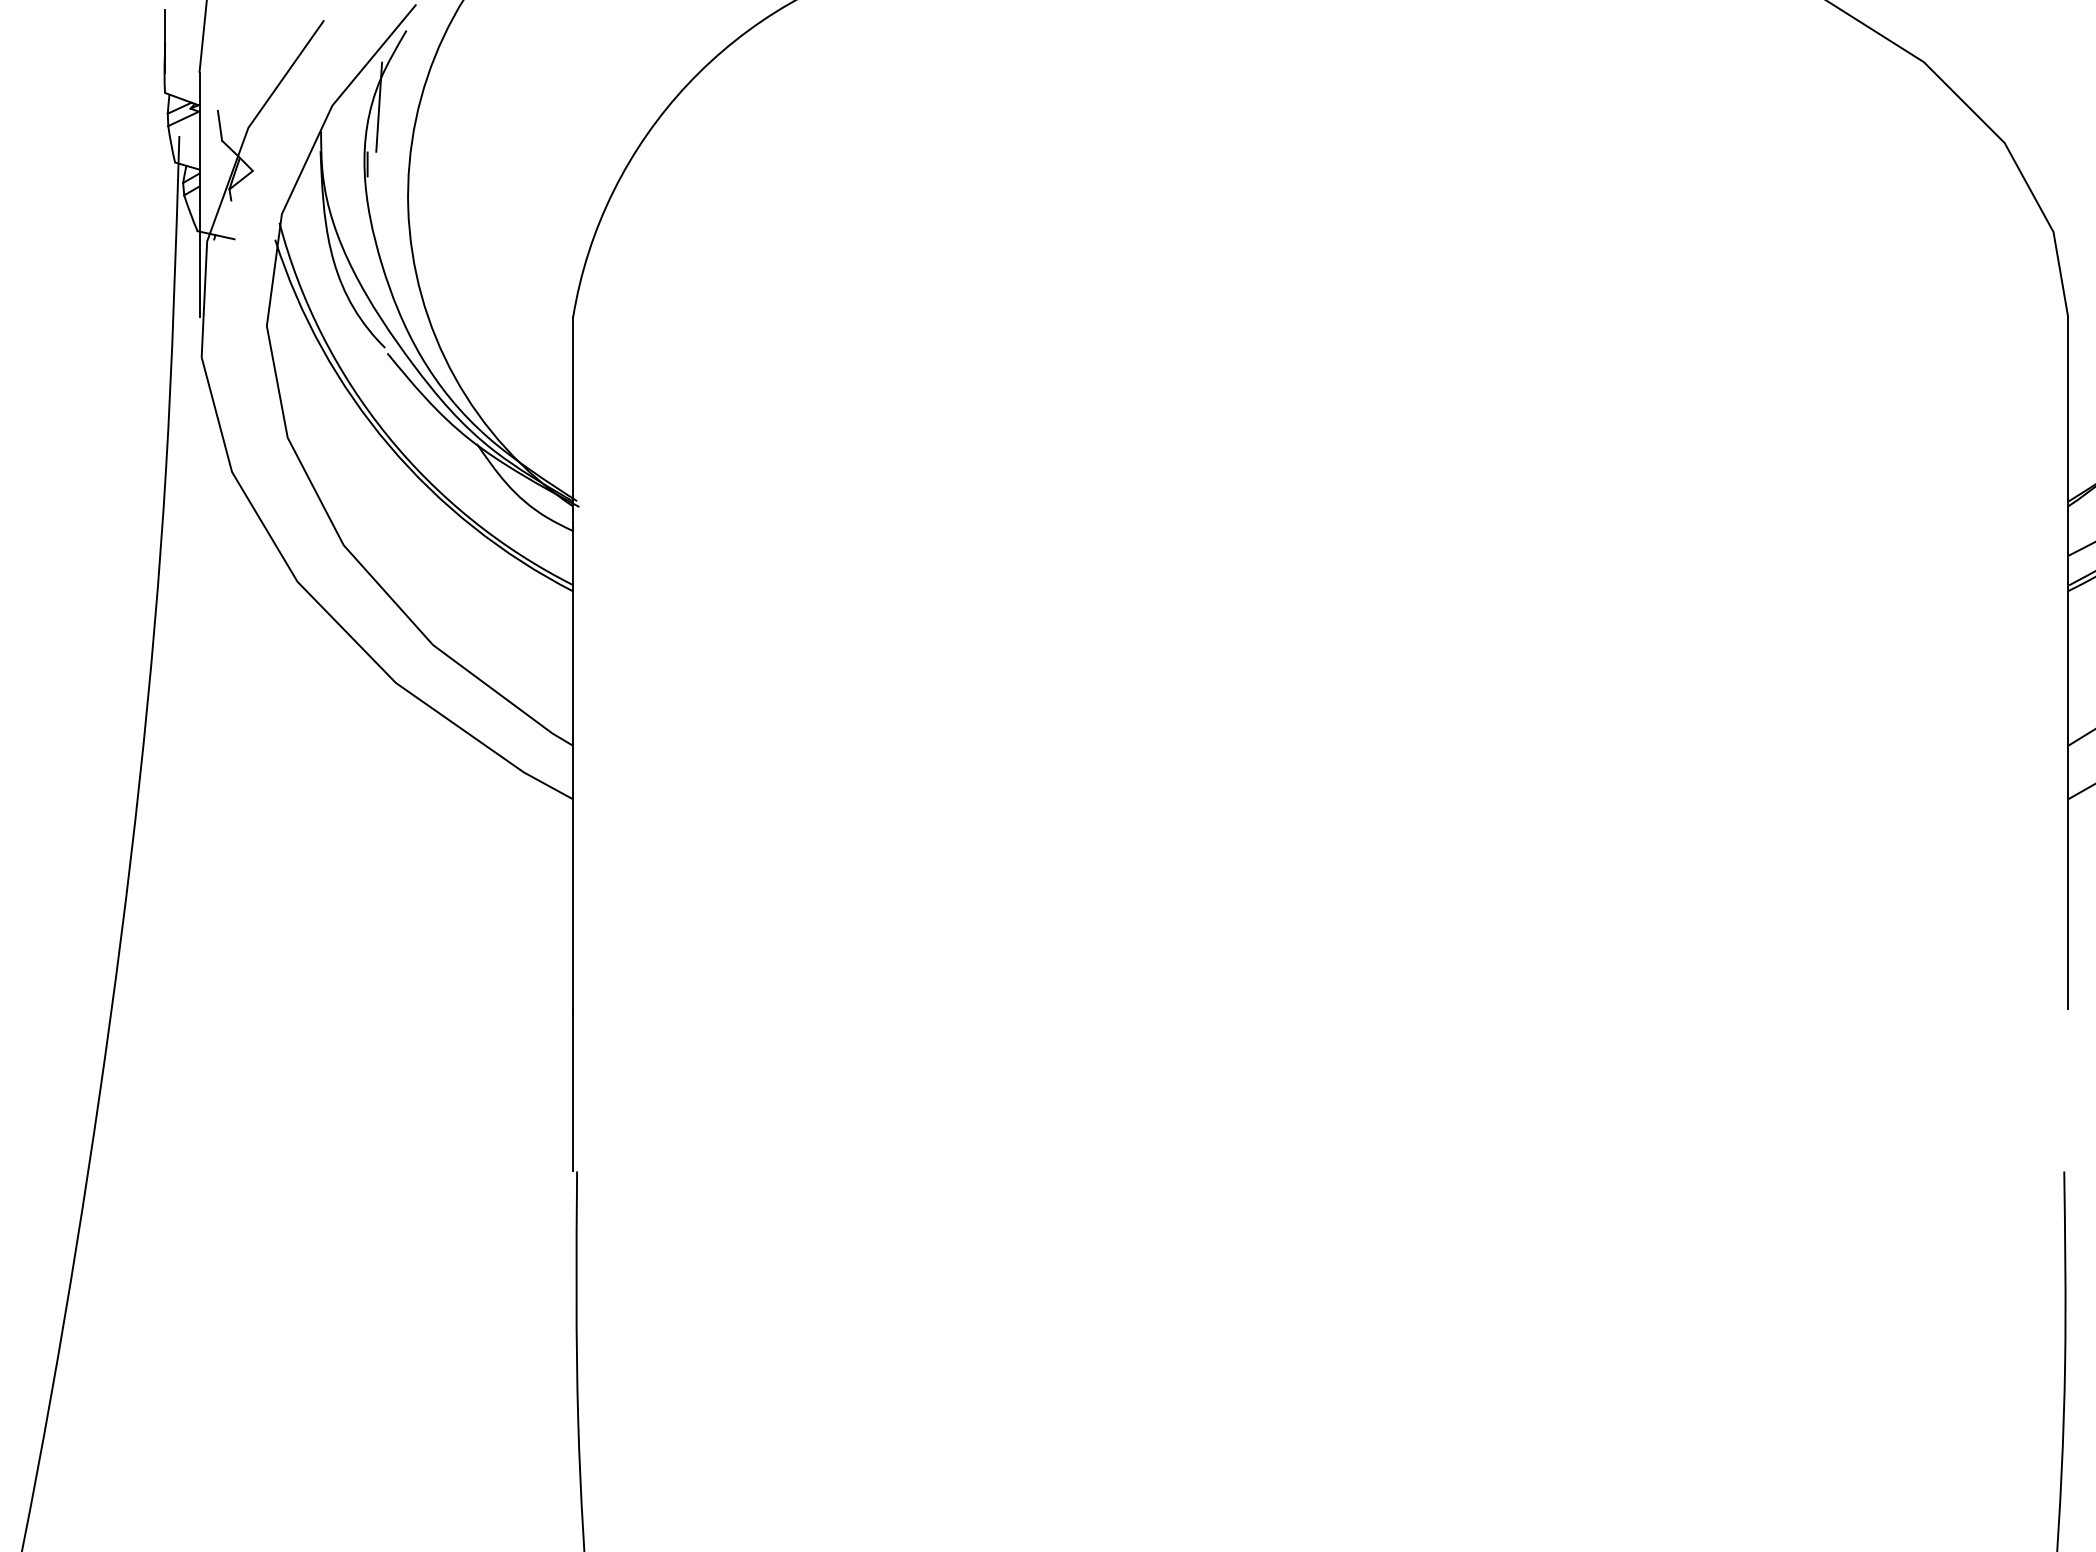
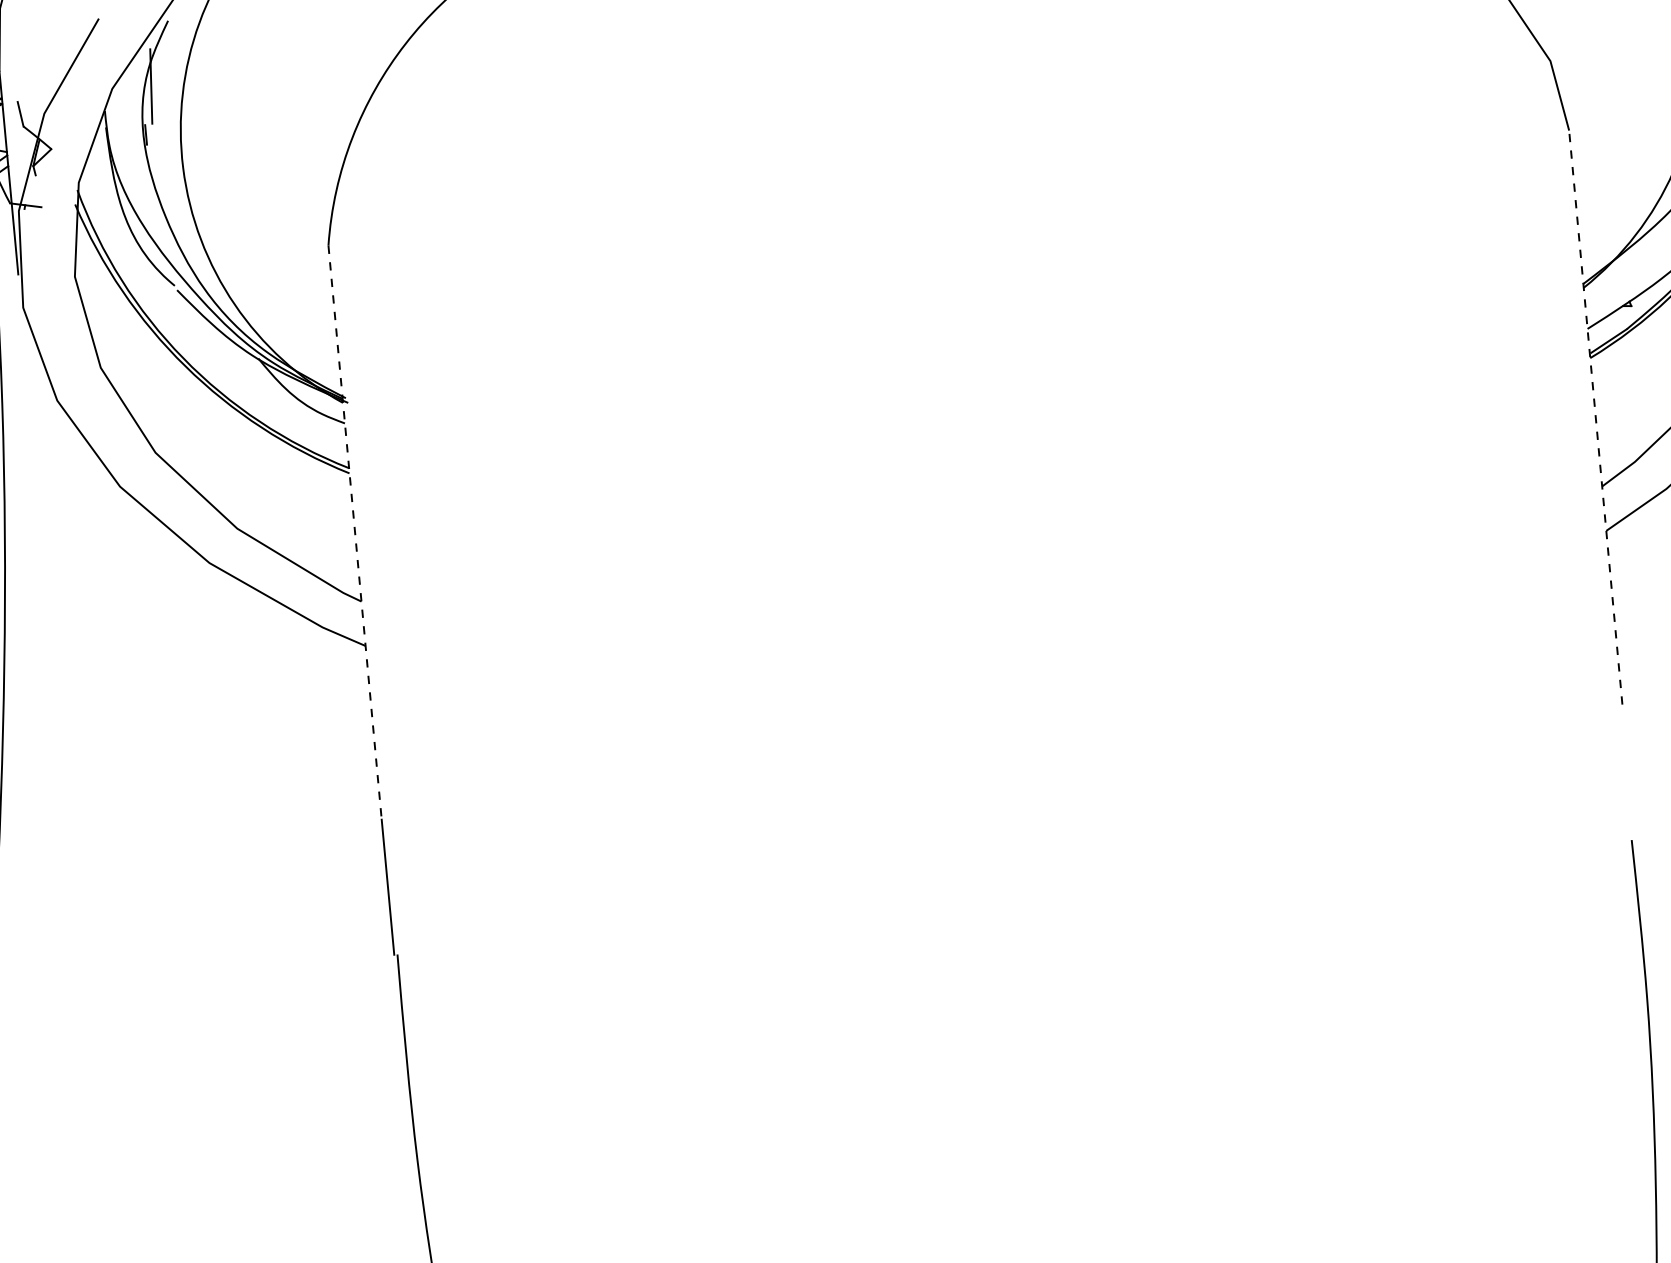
line: (573, 662) -> (355, 532), solid -> dashed
line: (2068, 662) -> (1596, 417), solid -> dashed

